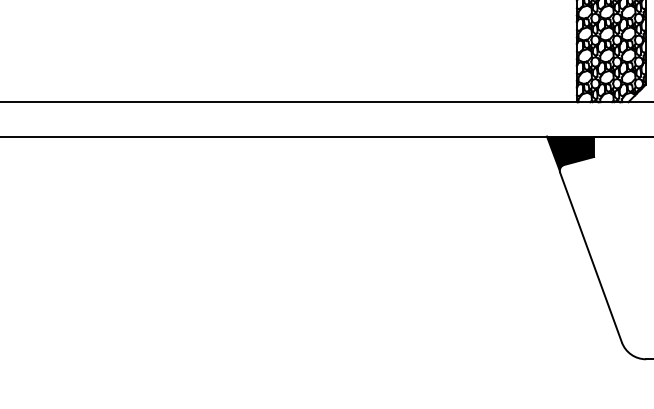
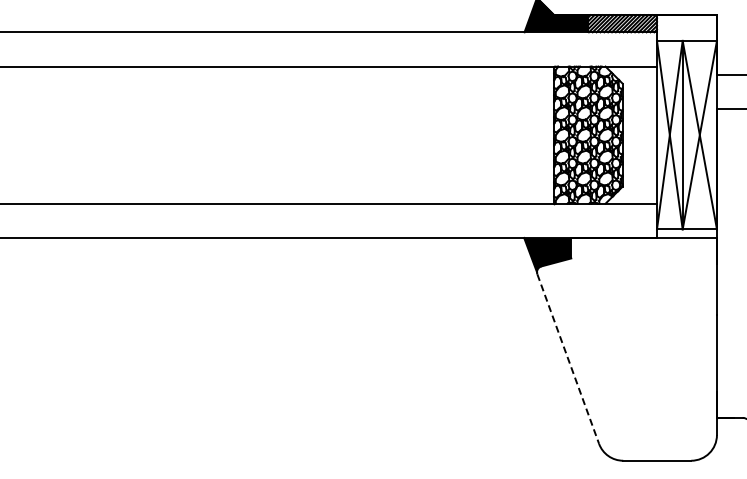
line: (591, 258) -> (568, 359), solid -> dashed

